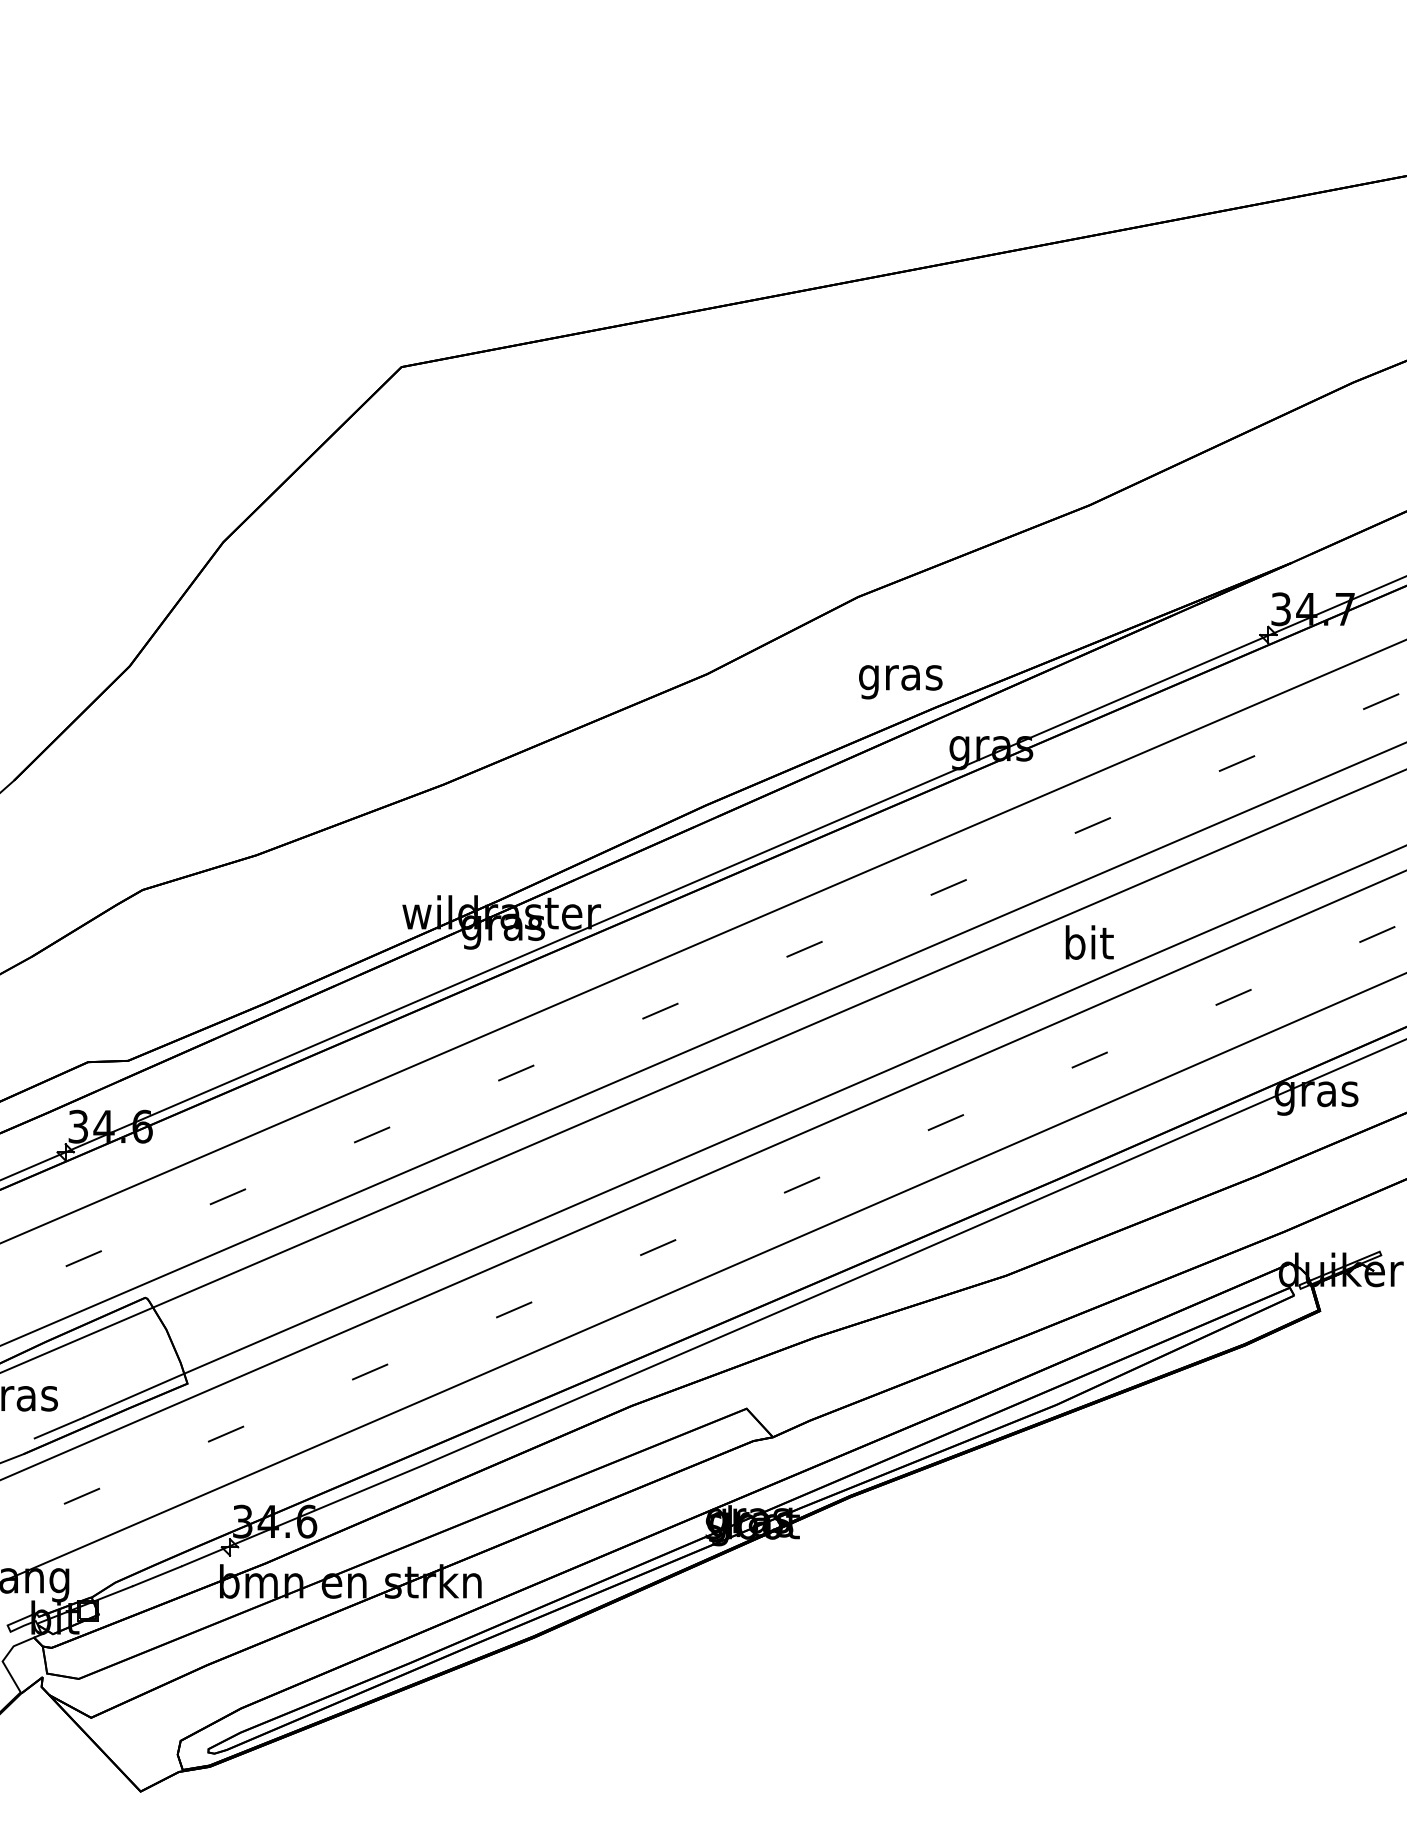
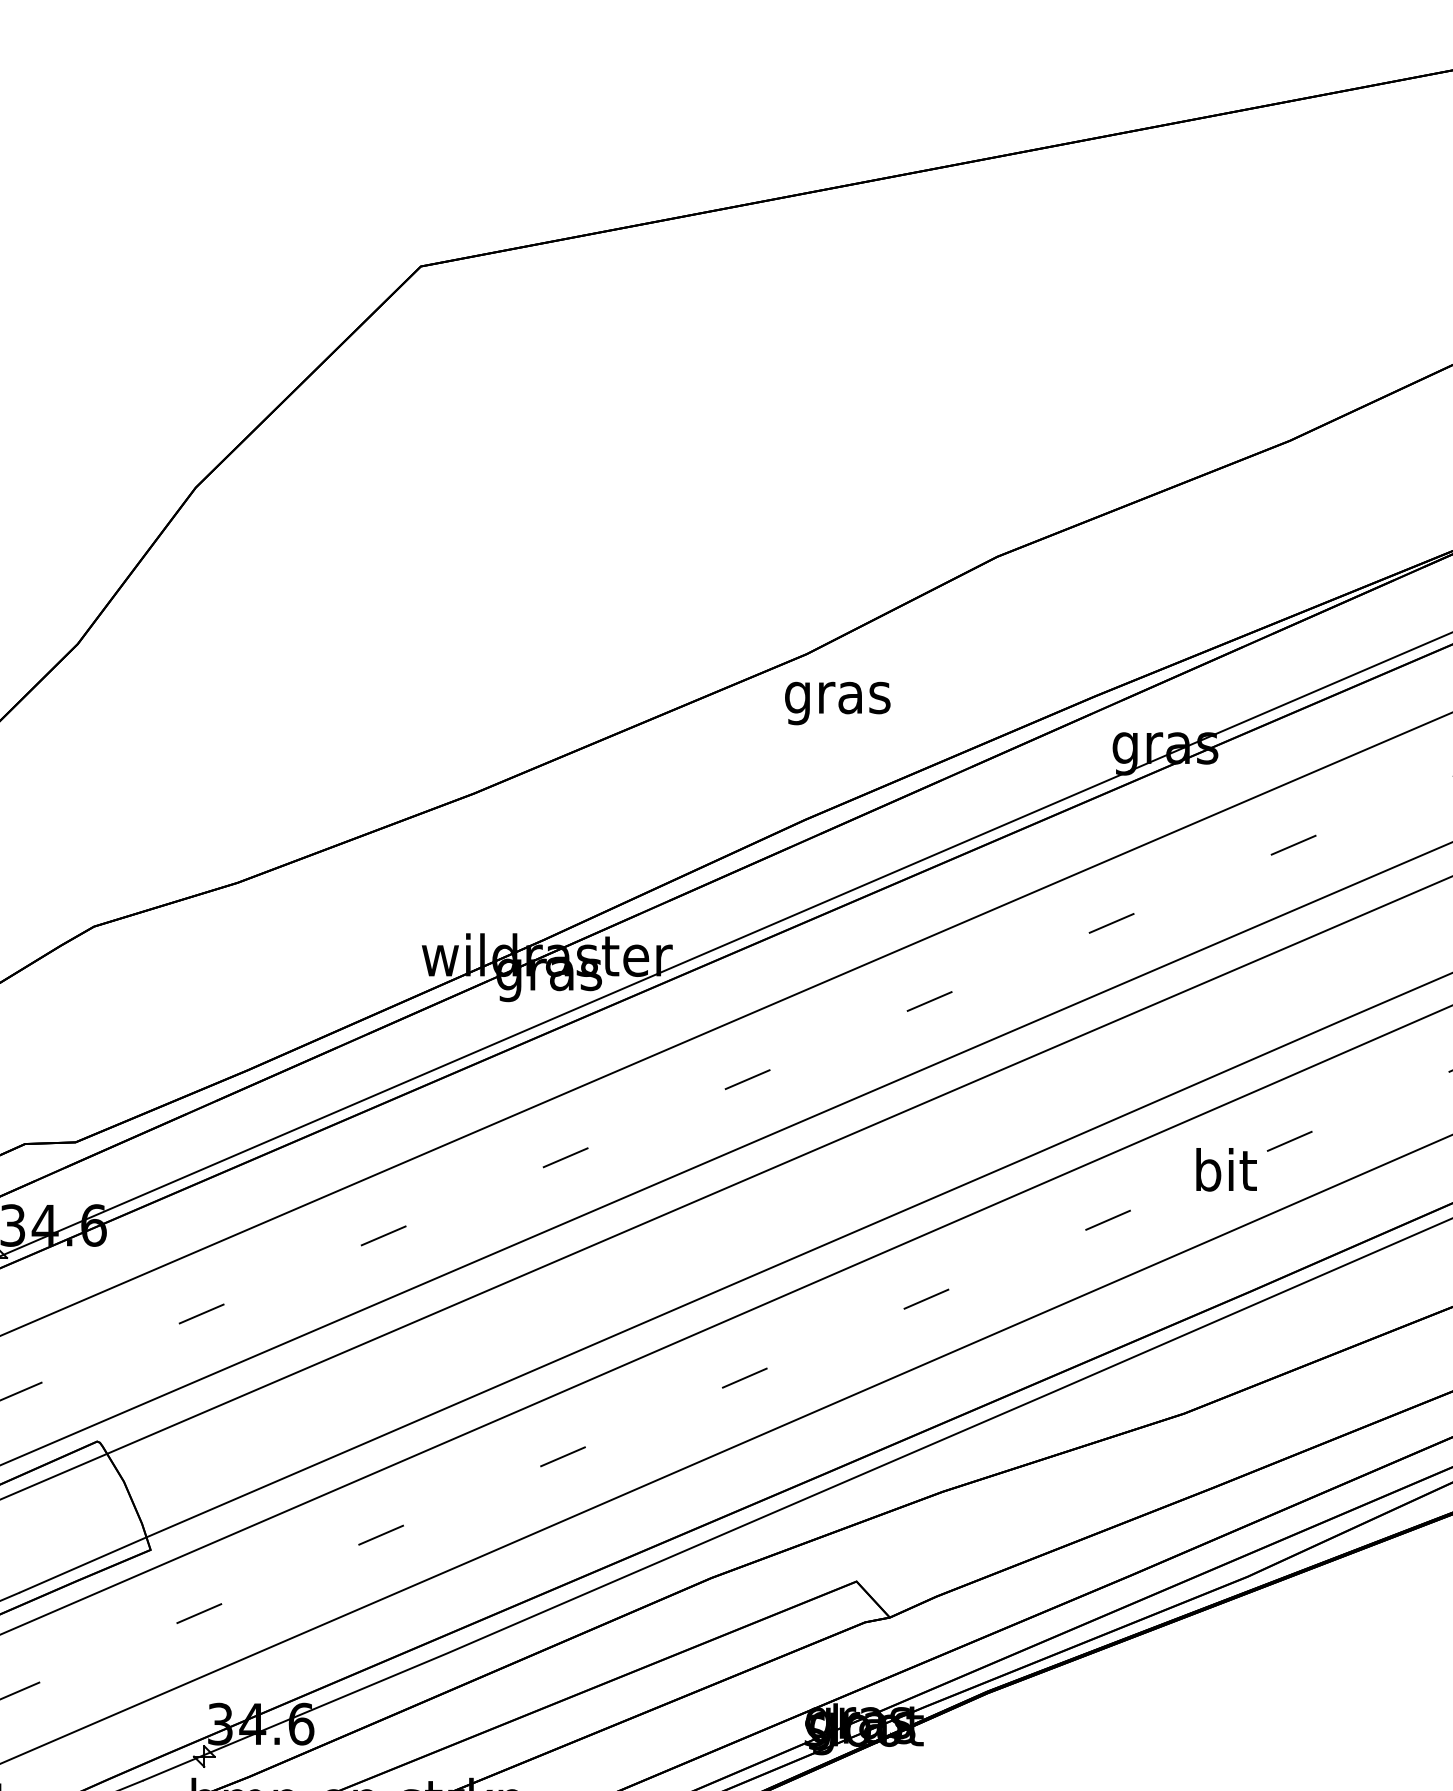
text: (900, 682) -> (837, 703), moved
text: (1089, 942) -> (1226, 1169), moved

